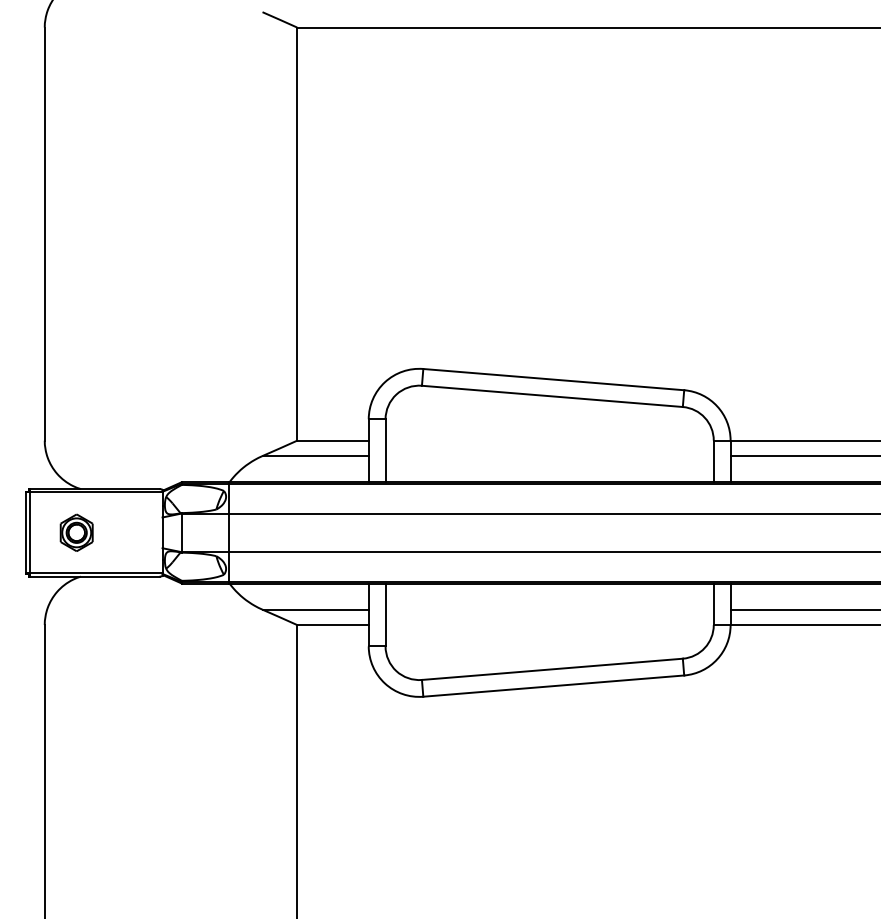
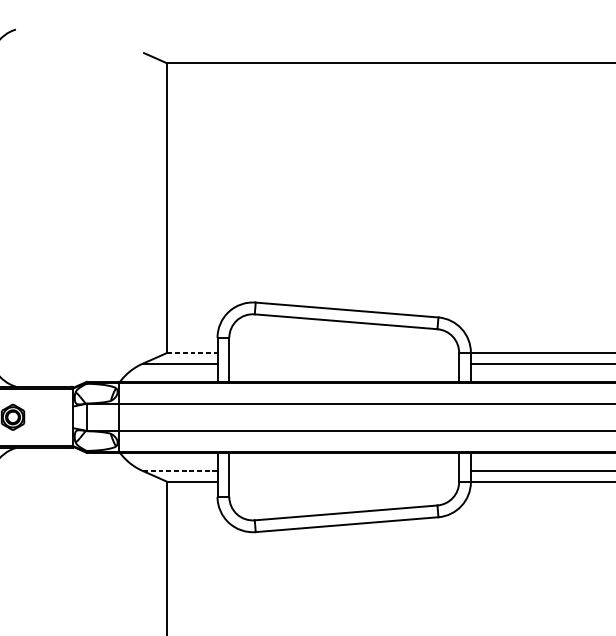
line: (332, 440) -> (192, 352), solid -> dashed
line: (316, 609) -> (180, 471), solid -> dashed

